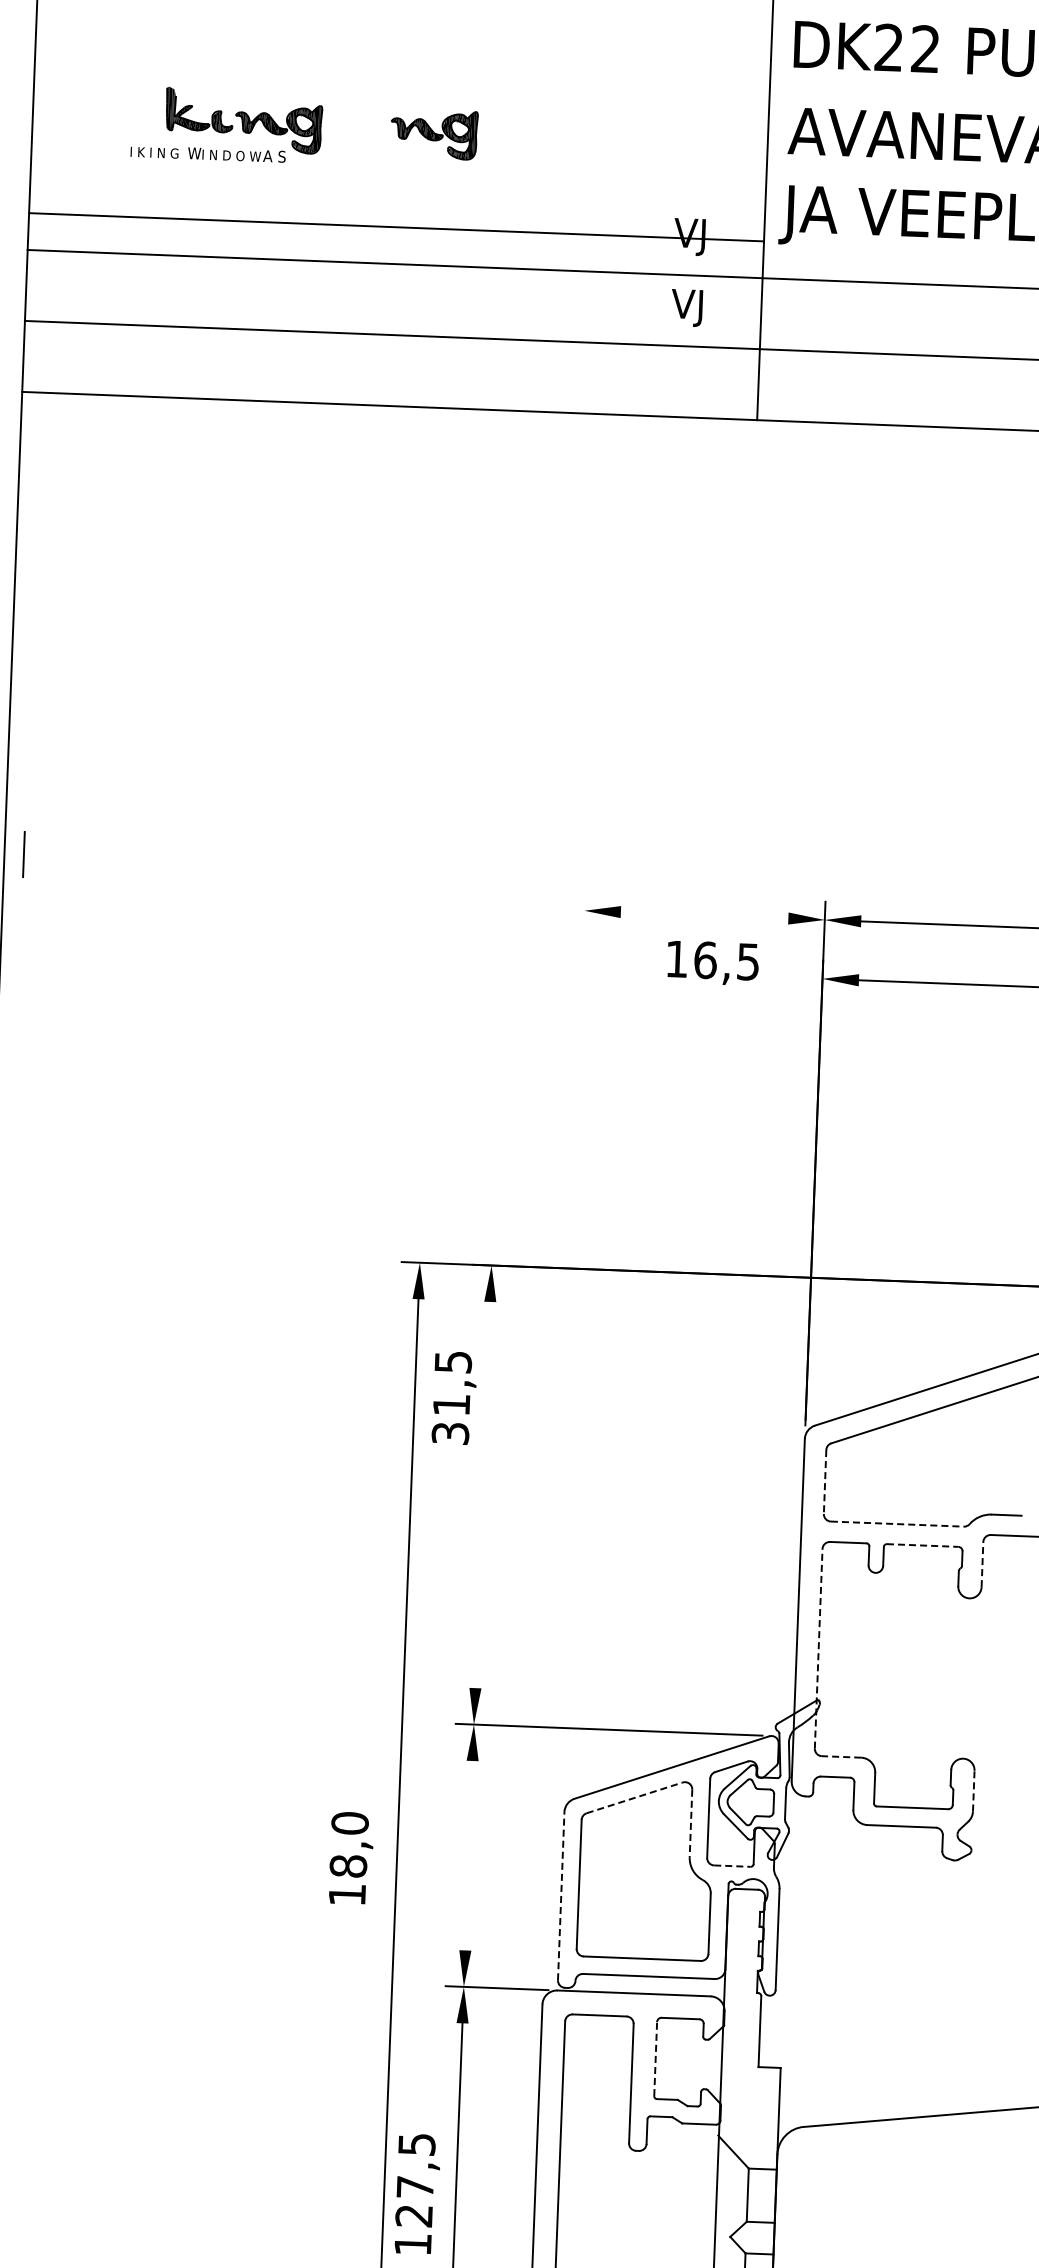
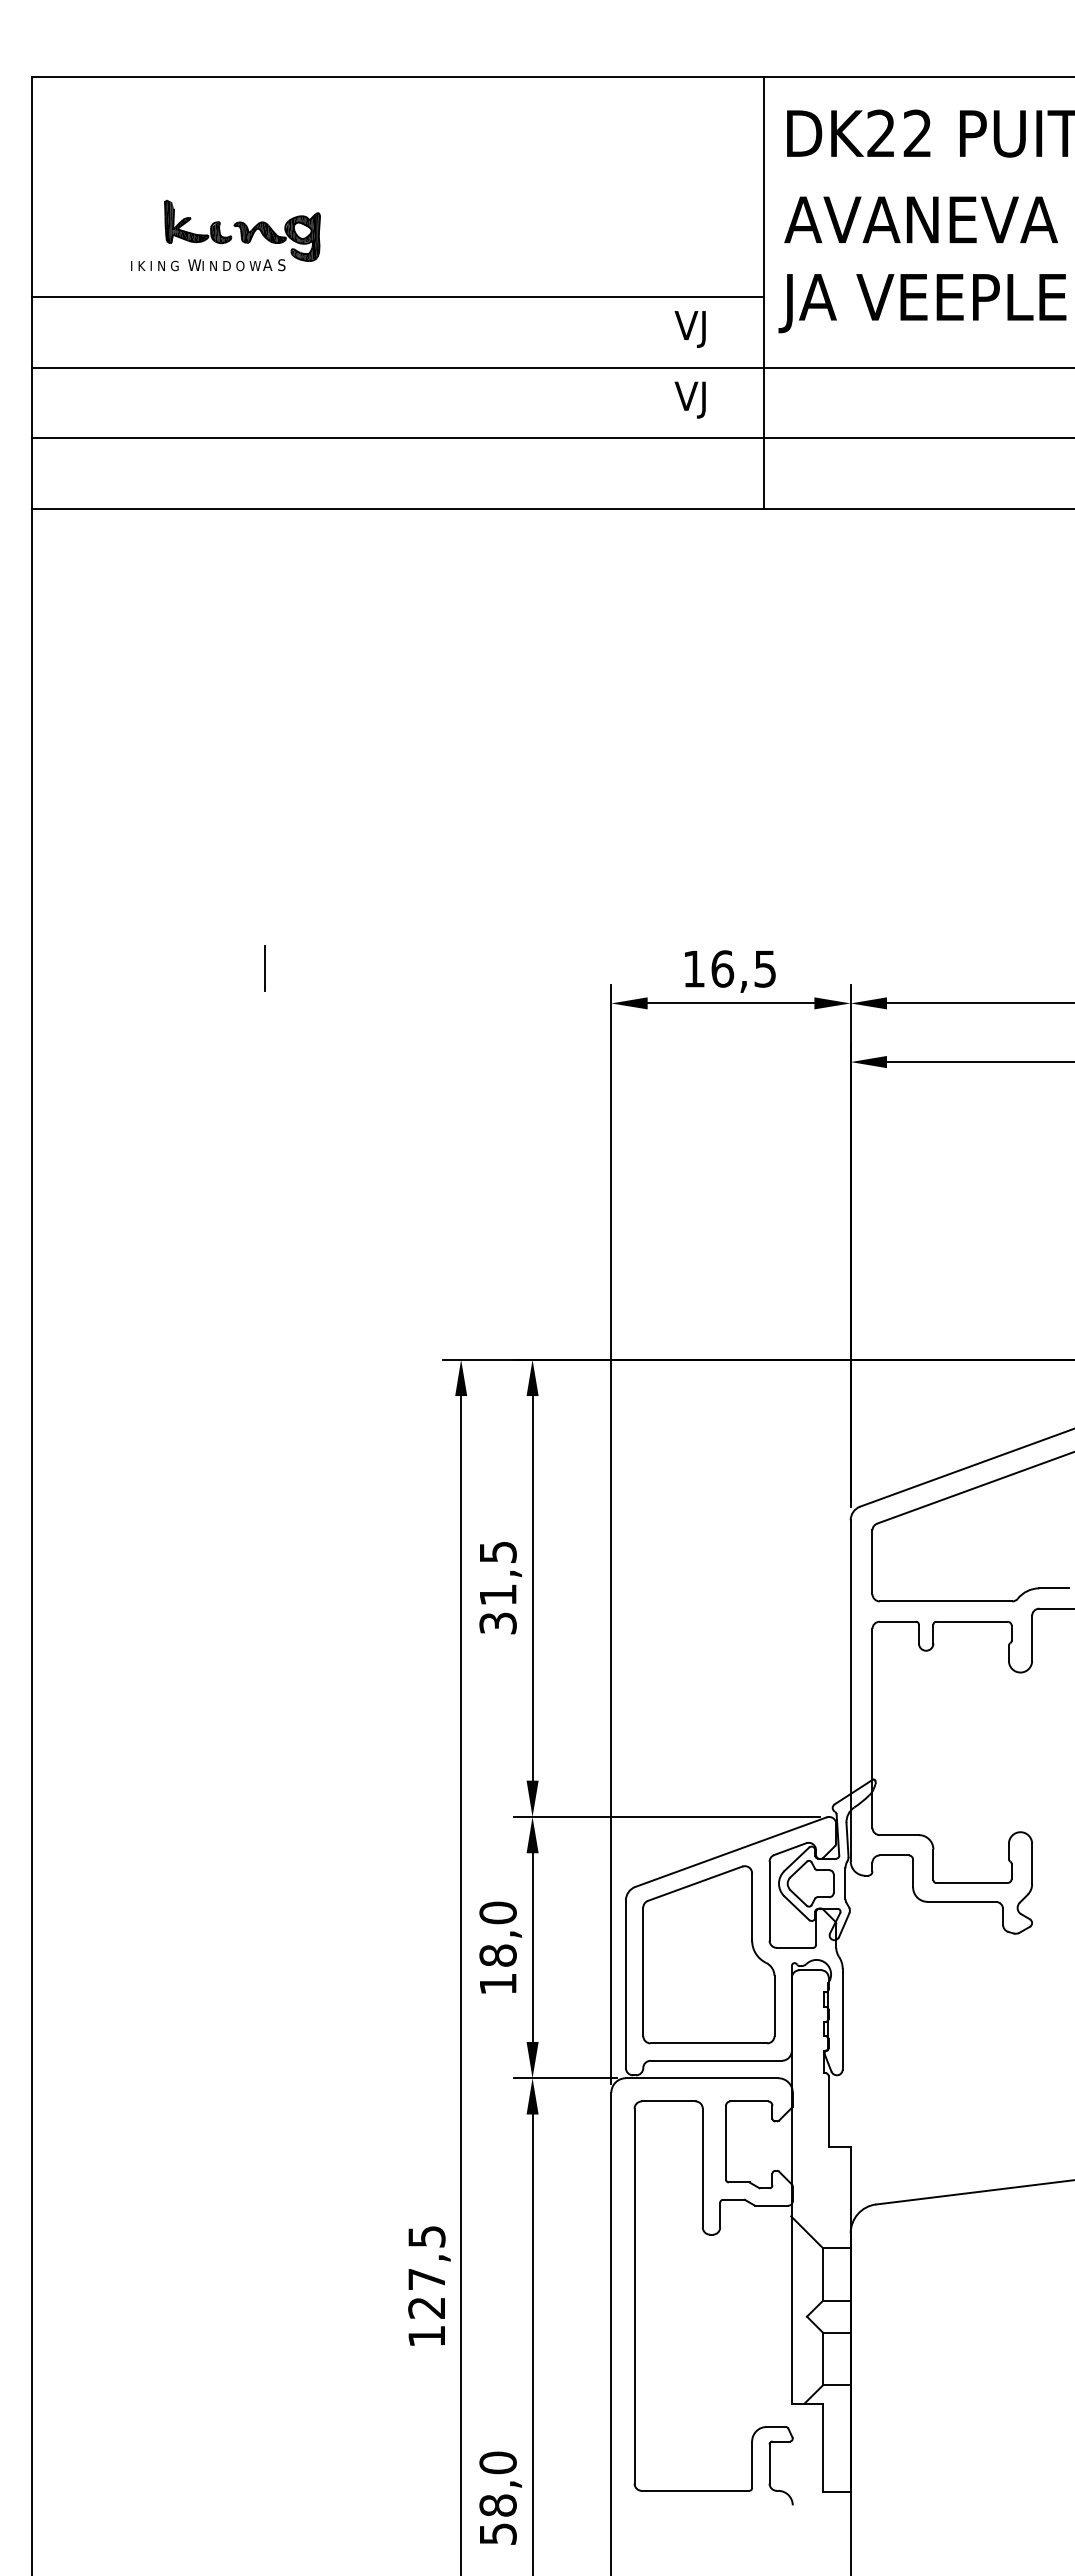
part: (433, 133) -> (431, 236), removed
line: (396, 226) -> (398, 296), moved
line: (23, 854) -> (264, 968), moved
line: (704, 915) -> (730, 1003), added
text: (713, 963) -> (730, 971), moved
text: (454, 1398) -> (500, 1588), moved
line: (564, 1444) -> (611, 1534), added
line: (825, 1482) -> (872, 1562), dashed -> solid
line: (482, 1495) -> (532, 1588), added
line: (897, 1524) -> (946, 1601), dashed -> solid
line: (922, 1545) -> (971, 1621), dashed -> solid
line: (982, 1563) -> (1032, 1637), dashed -> solid
line: (818, 1647) -> (872, 1727), dashed -> solid
line: (841, 1757) -> (899, 1835), dashed -> solid
line: (974, 1790) -> (1032, 1863), dashed -> solid
line: (635, 1797) -> (695, 1883), dashed -> solid
line: (691, 1823) -> (752, 1907), dashed -> solid
line: (468, 1855) -> (532, 1947), added
text: (351, 1858) -> (500, 1947), moved
line: (732, 1865) -> (795, 1947), dashed -> solid
line: (560, 1896) -> (625, 1984), dashed -> solid
line: (656, 2058) -> (726, 2142), dashed -> solid
text: (417, 2193) -> (429, 2285), moved

